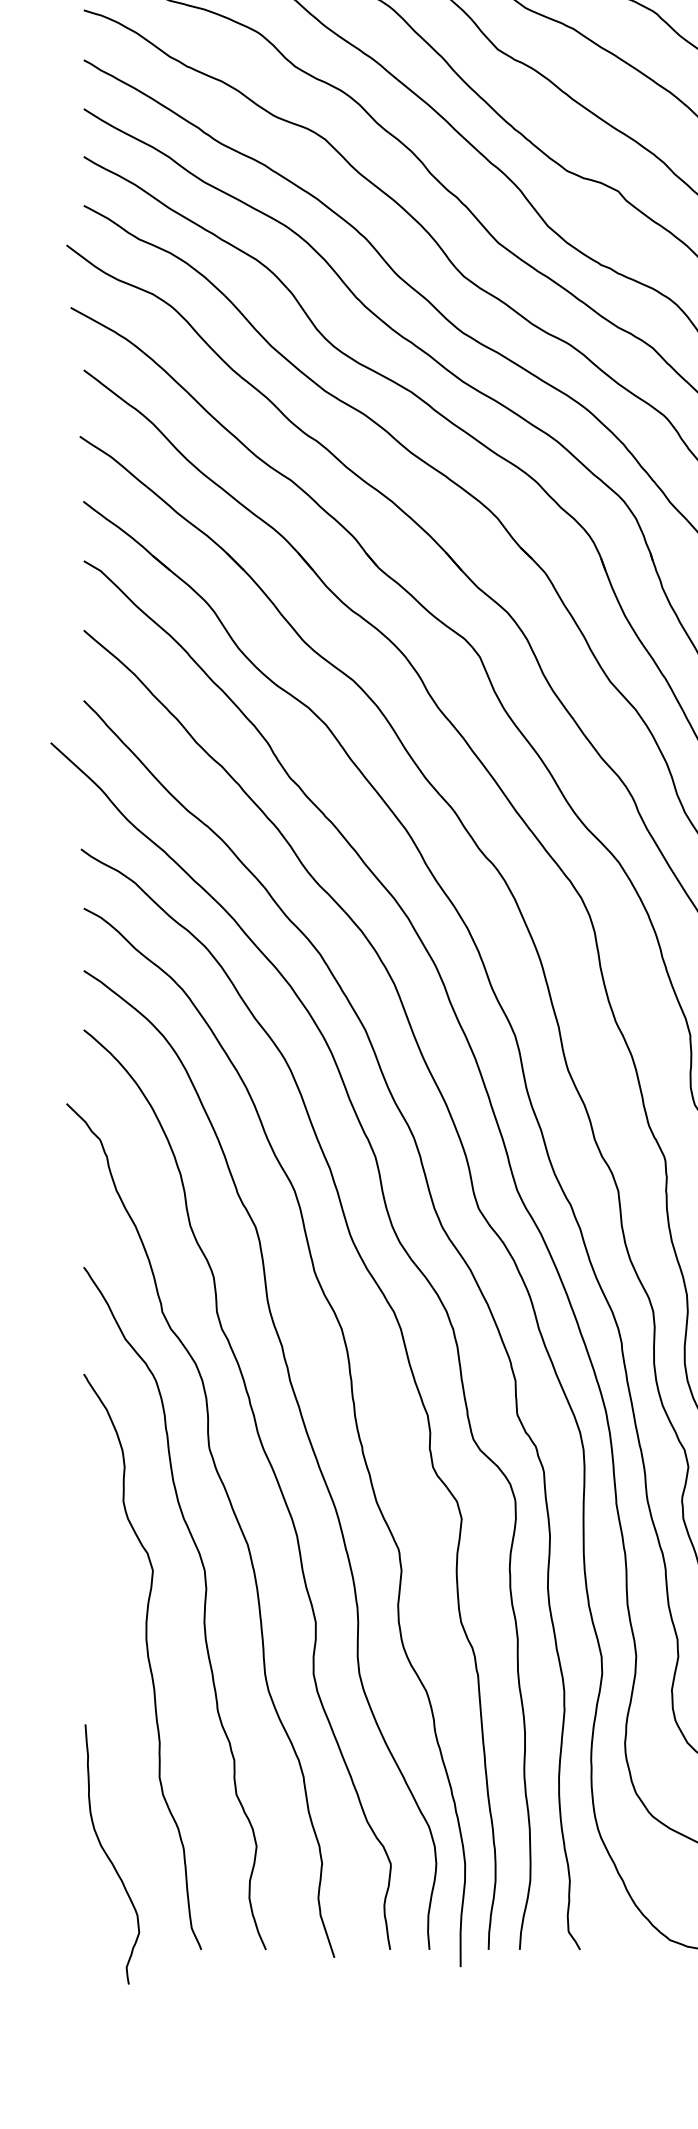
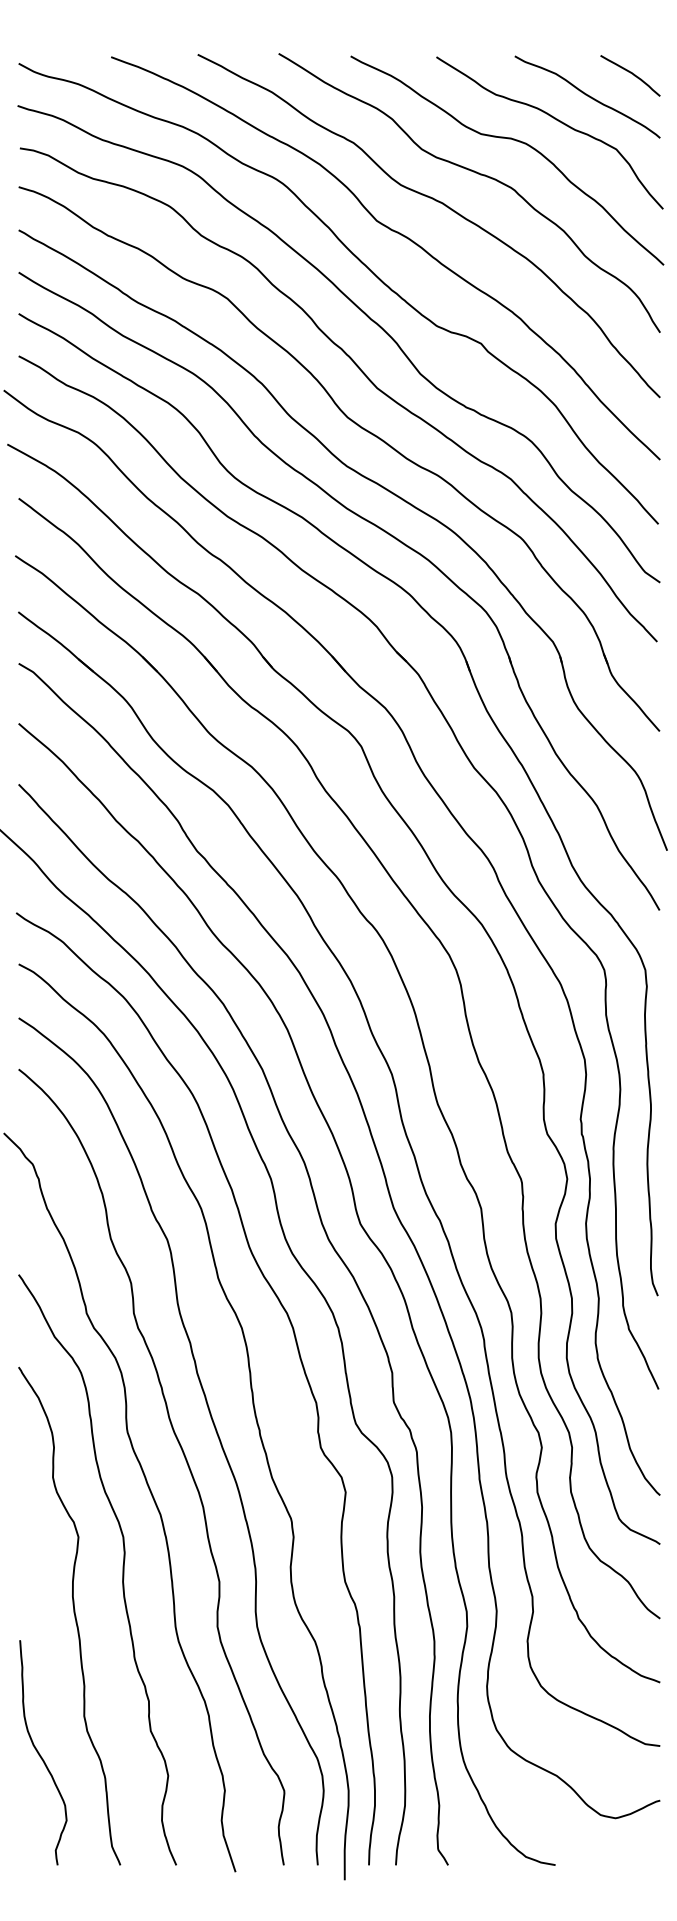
curve: (109, 1856) -> (40, 1754), moved

